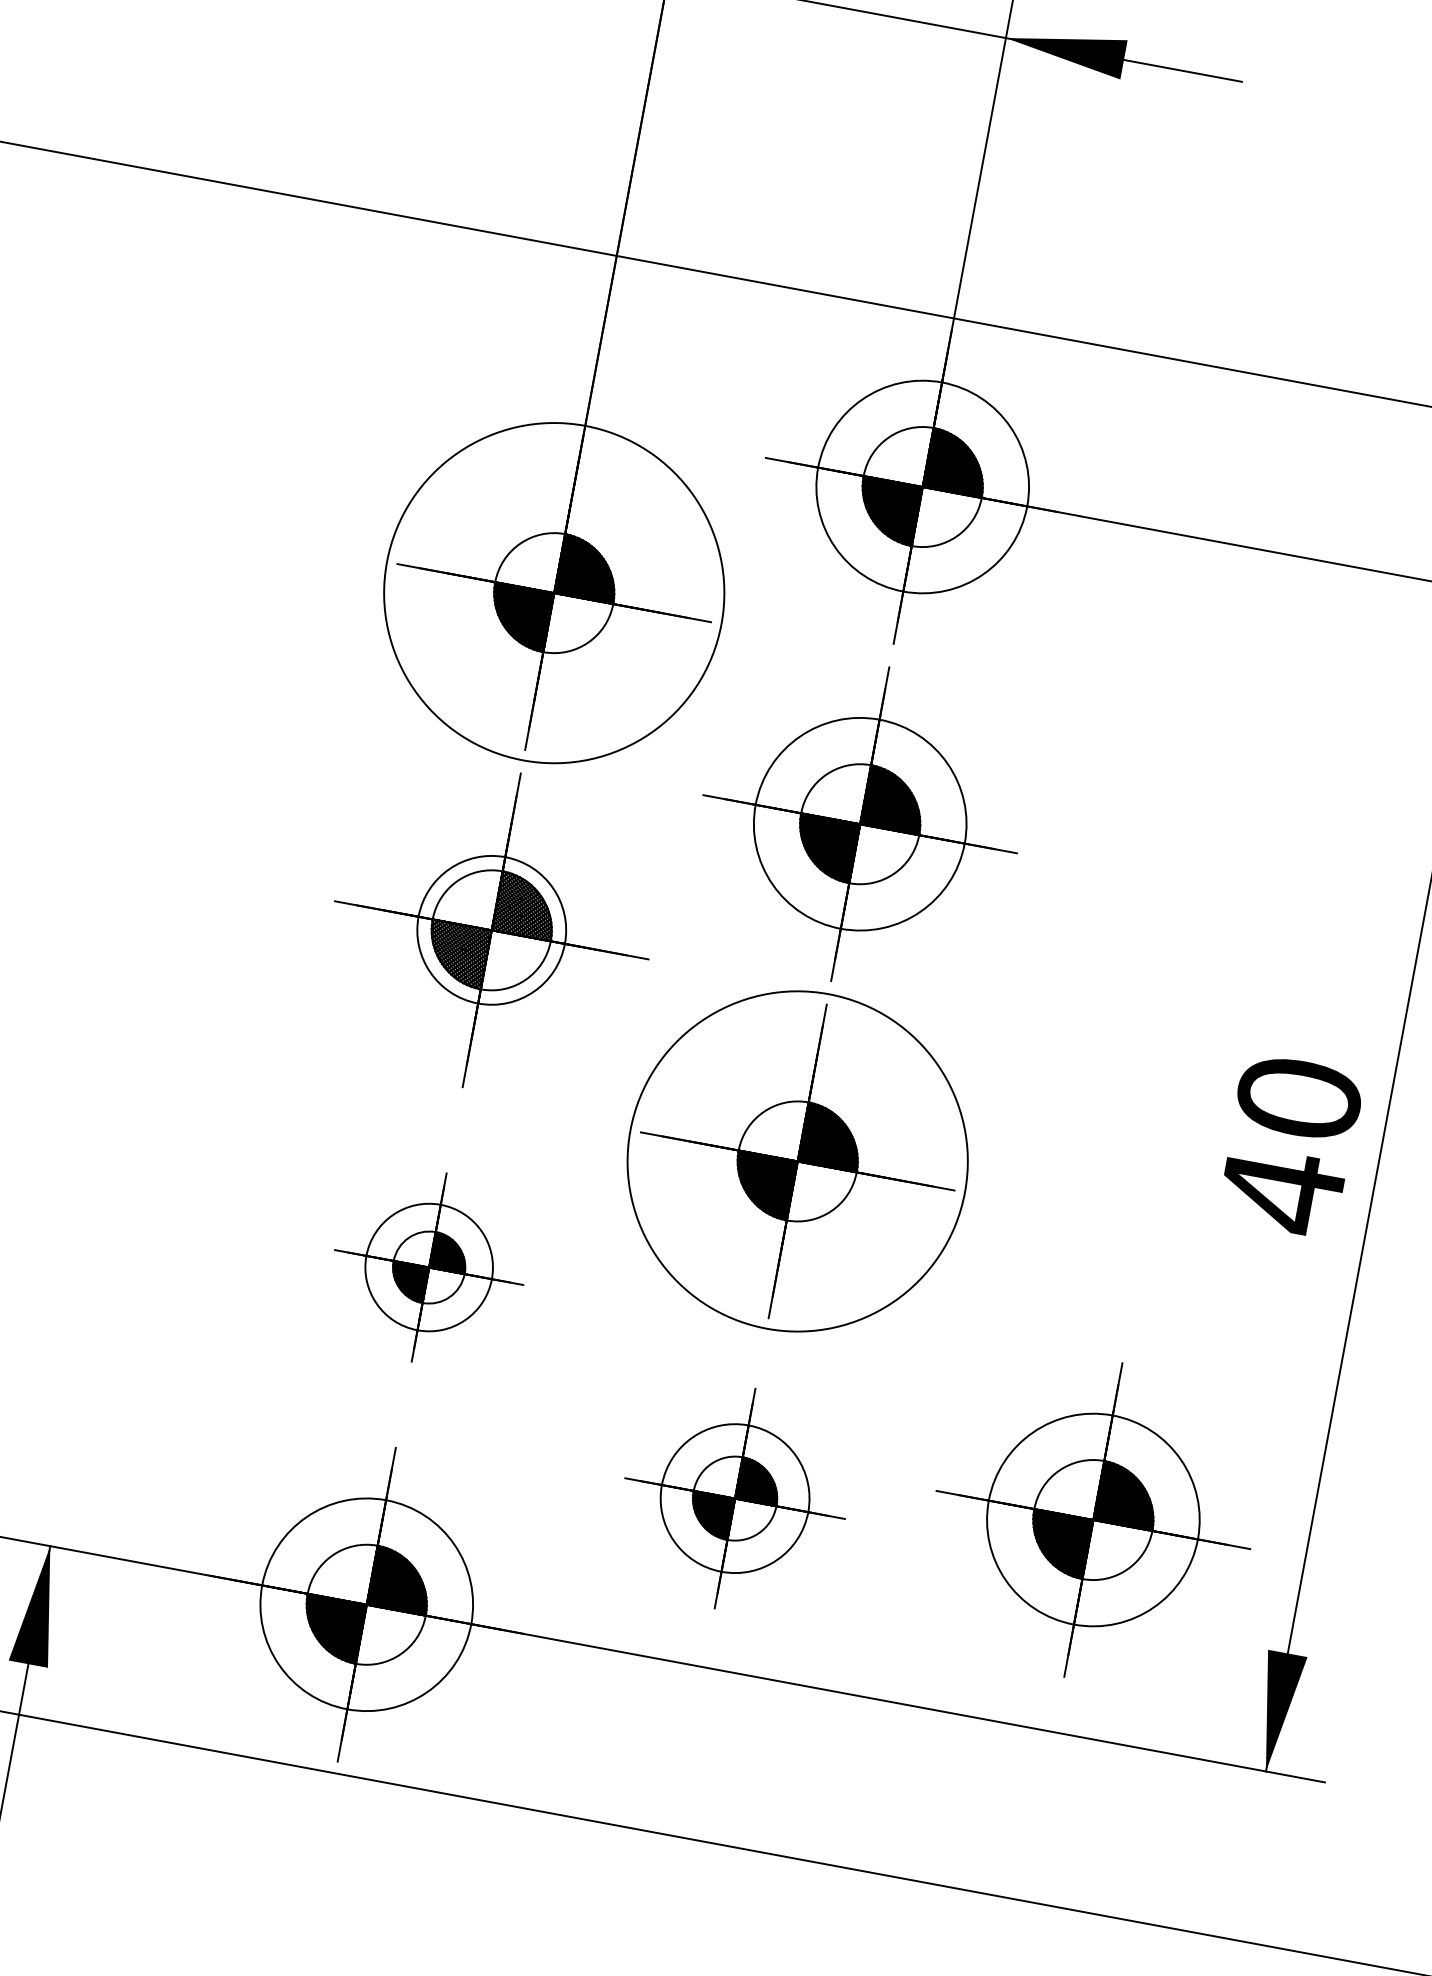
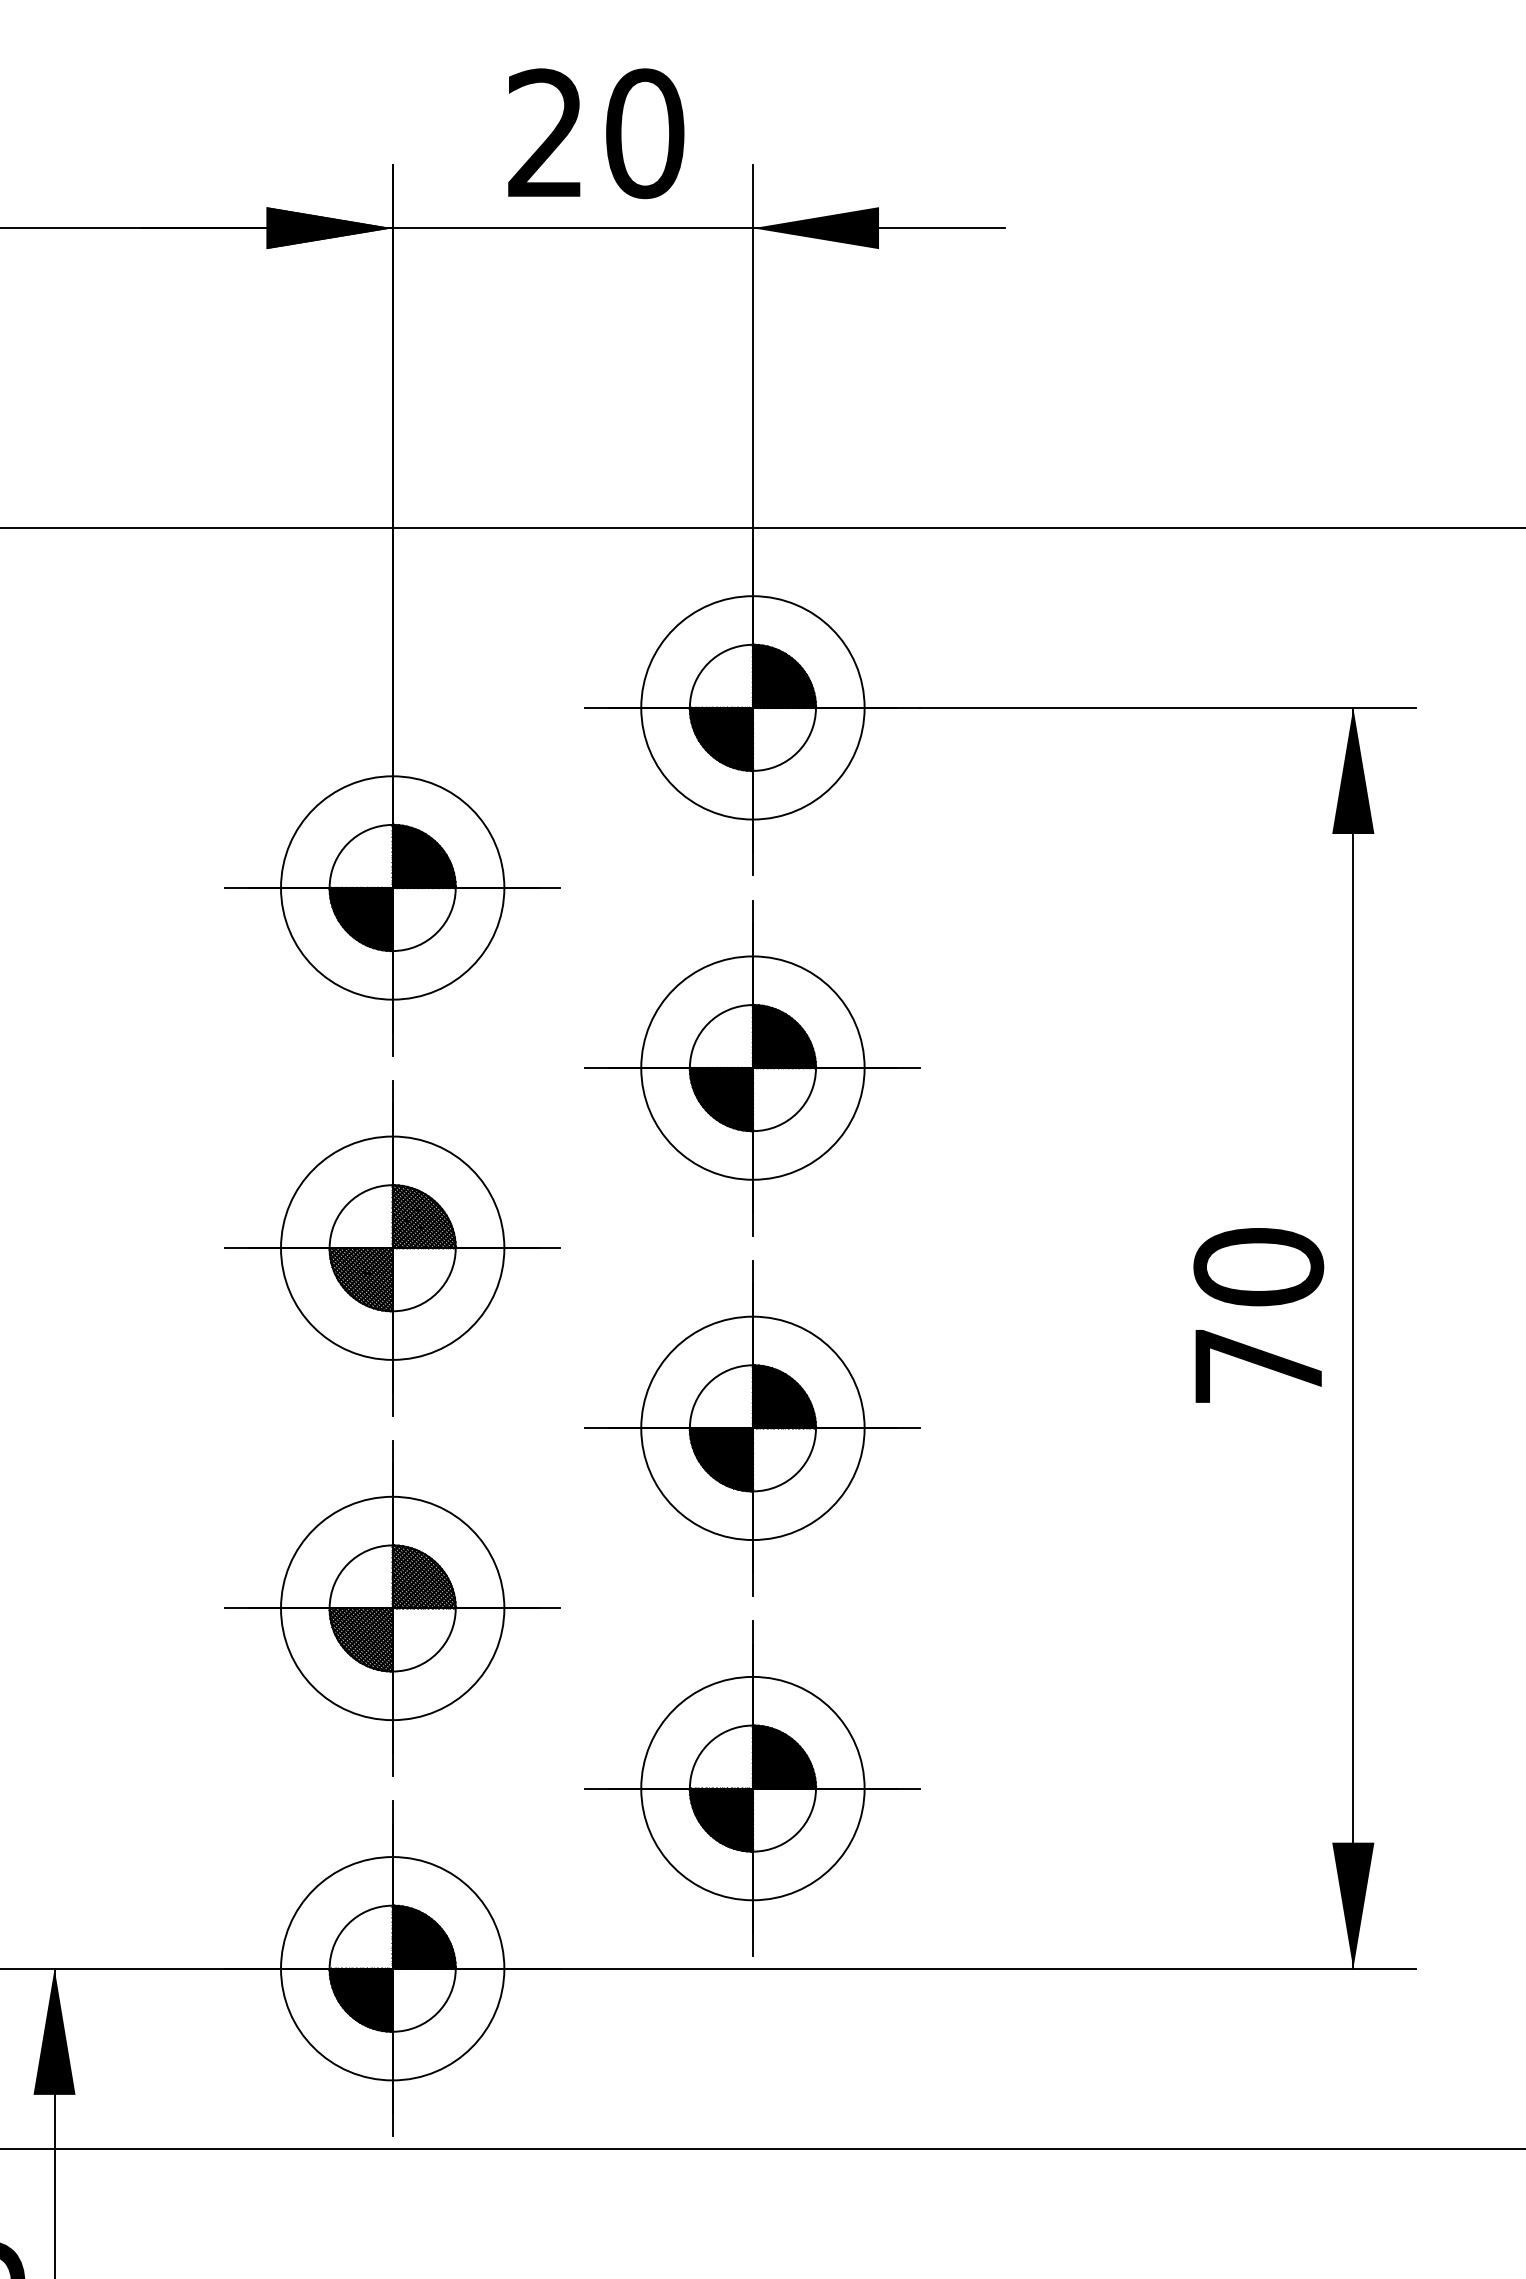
circle: (554, 592) -> (392, 887), size x0.62
circle: (491, 929) -> (392, 1247), size x1.43
circle: (797, 1161) -> (752, 1428), size x0.62
text: (1281, 1191) -> (1258, 1366), 40 -> 70
part: (429, 1267) -> (392, 1608), size x1.67
part: (734, 1498) -> (752, 1788), size x1.43
part: (1092, 1520) -> (1126, 1742), removed

